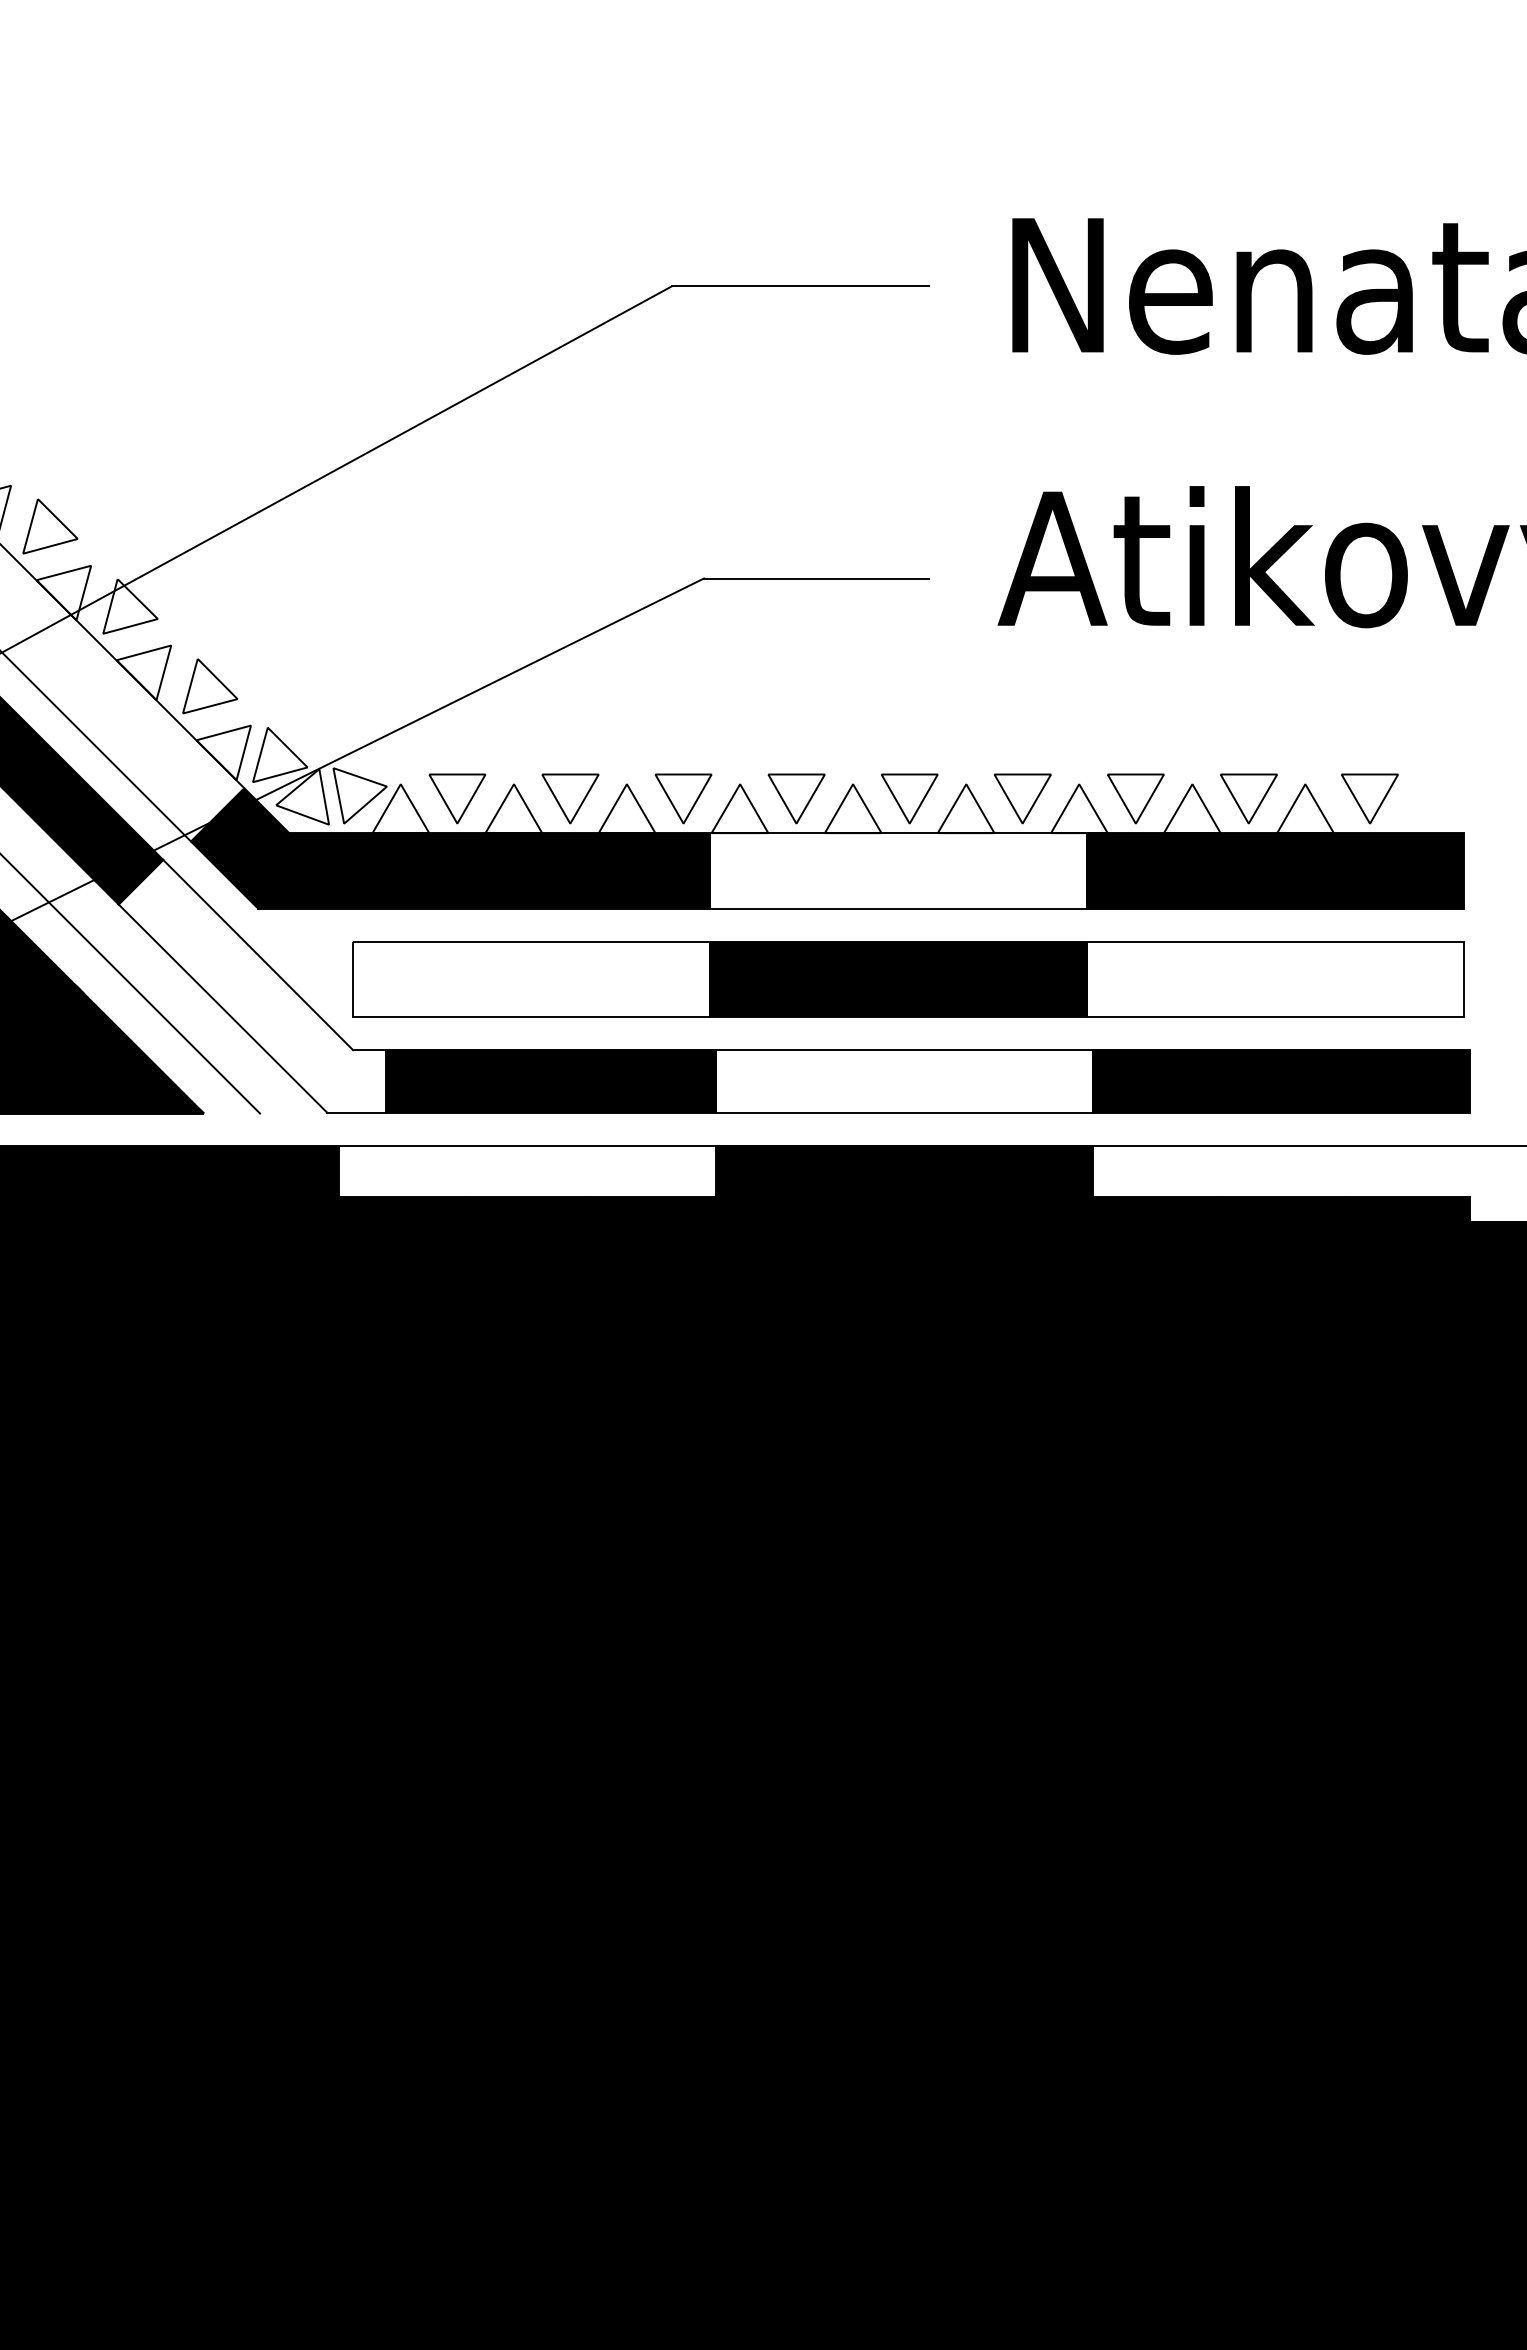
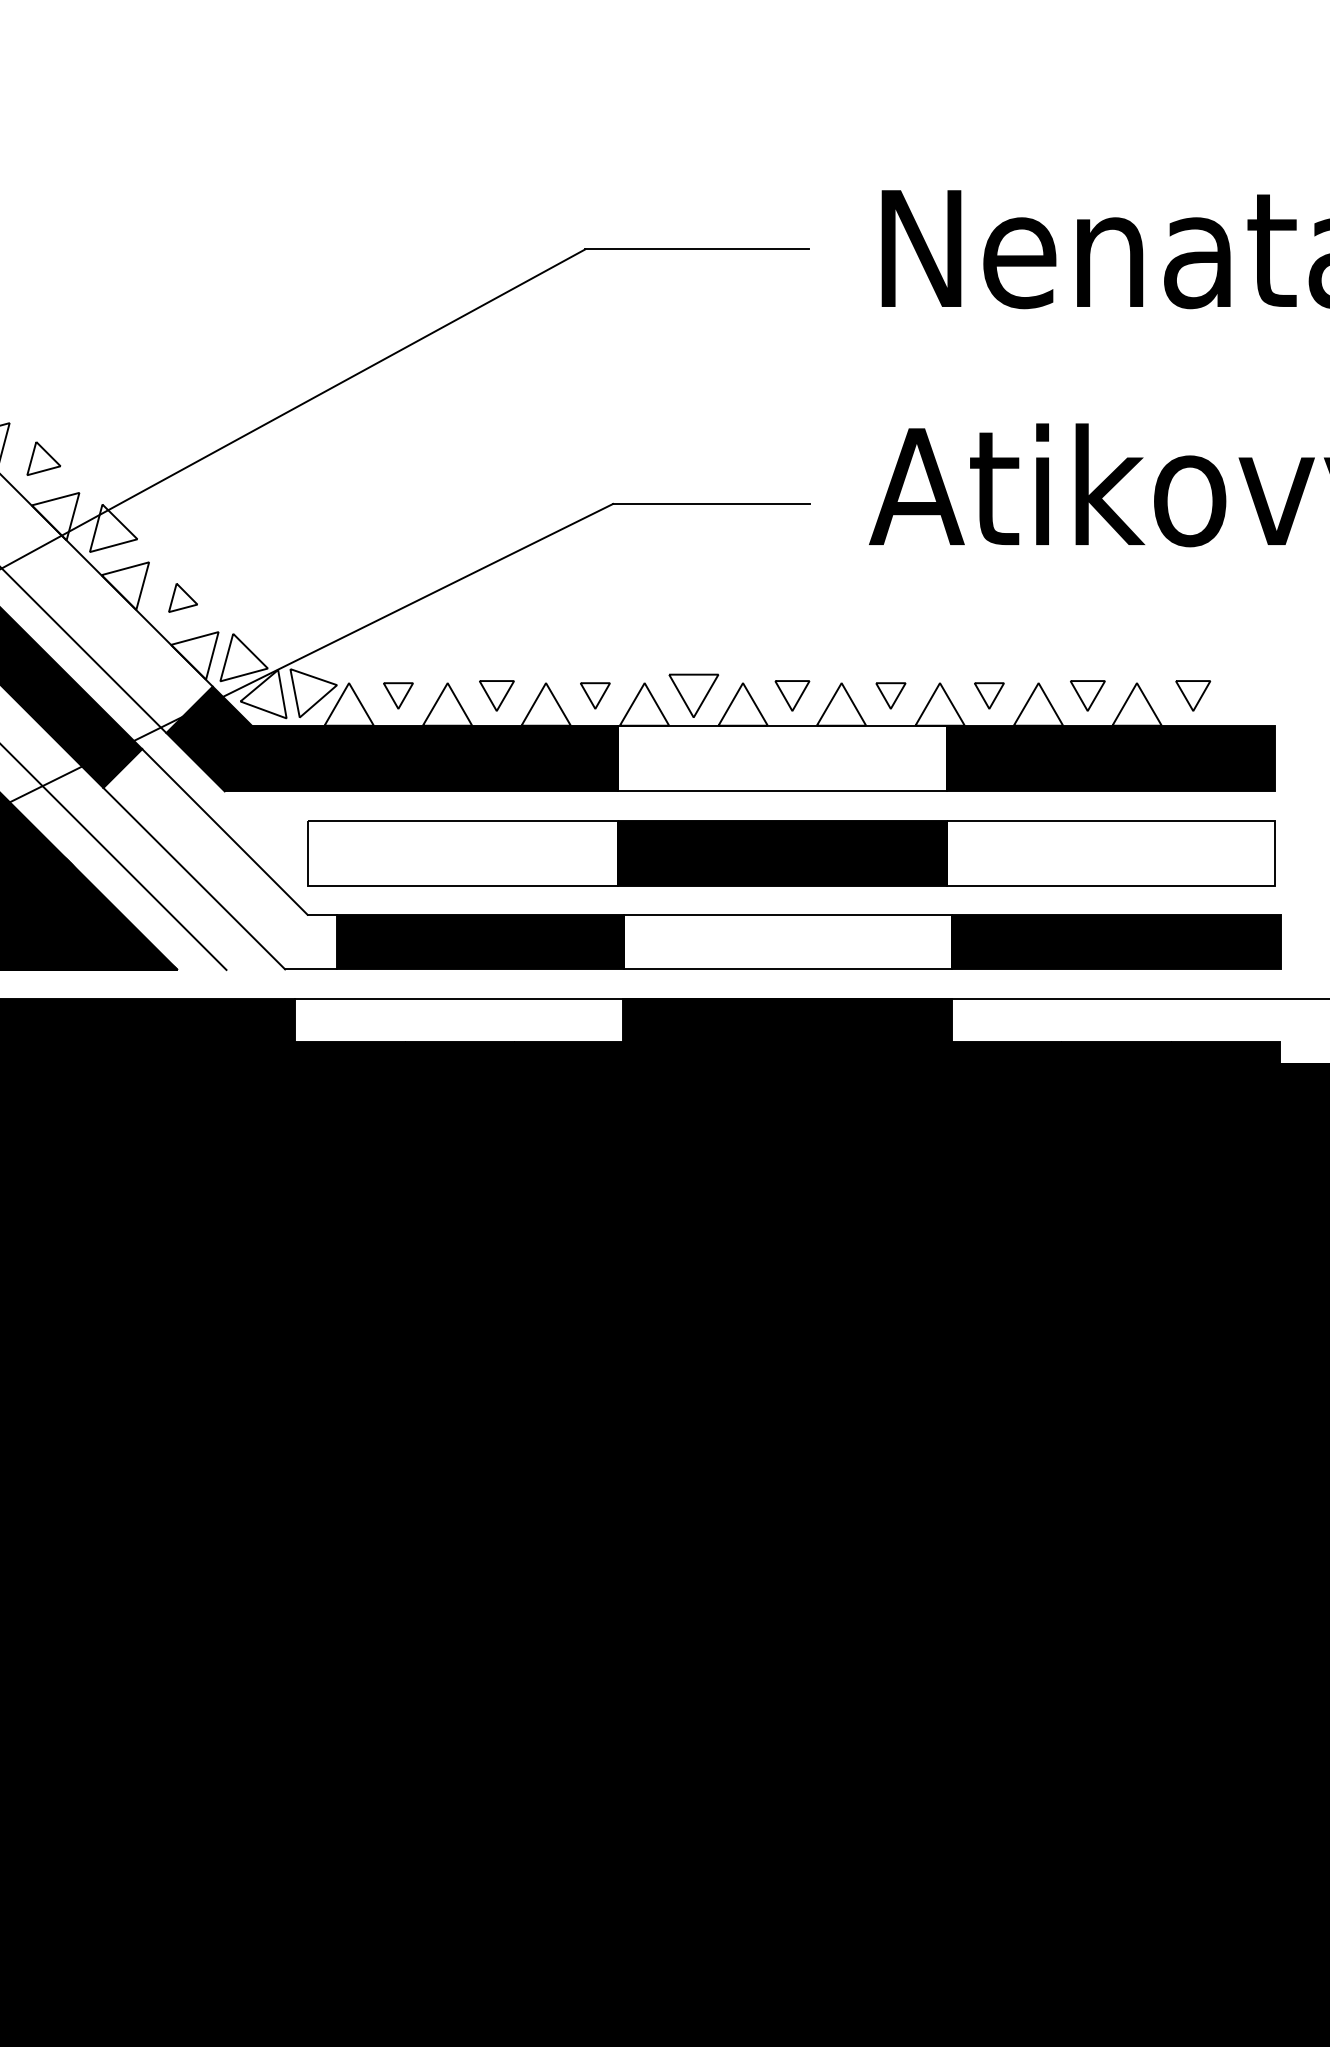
part: (50, 526) -> (43, 458), size x0.7
part: (210, 686) -> (183, 598), size x0.6
part: (457, 798) -> (398, 695), size x0.6
part: (570, 798) -> (496, 695), size x0.7
part: (683, 798) -> (595, 695), size x0.6
part: (909, 798) -> (792, 695), size x0.7
part: (1022, 798) -> (890, 695), size x0.6
part: (1135, 798) -> (989, 695), size x0.6
part: (1248, 798) -> (1087, 695), size x0.7
part: (1369, 798) -> (1192, 695), size x0.7

